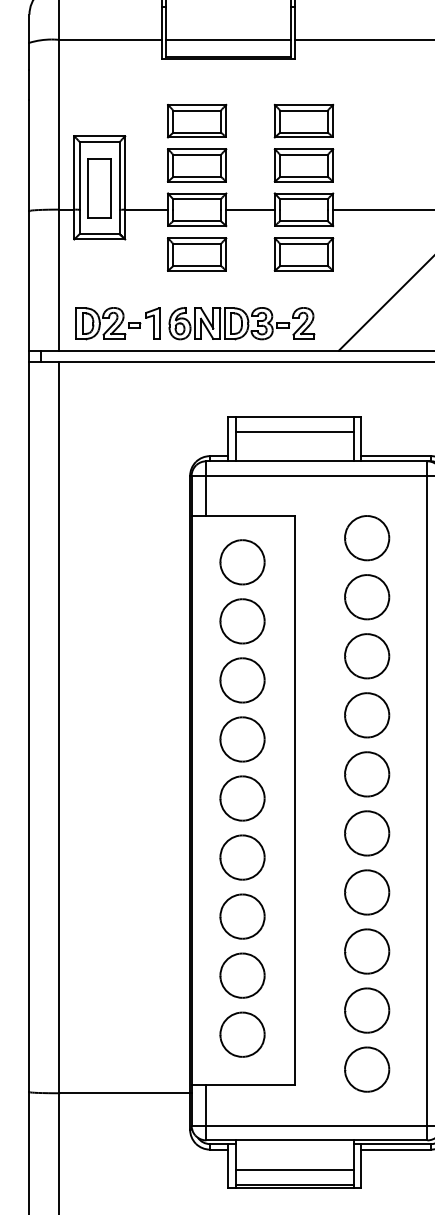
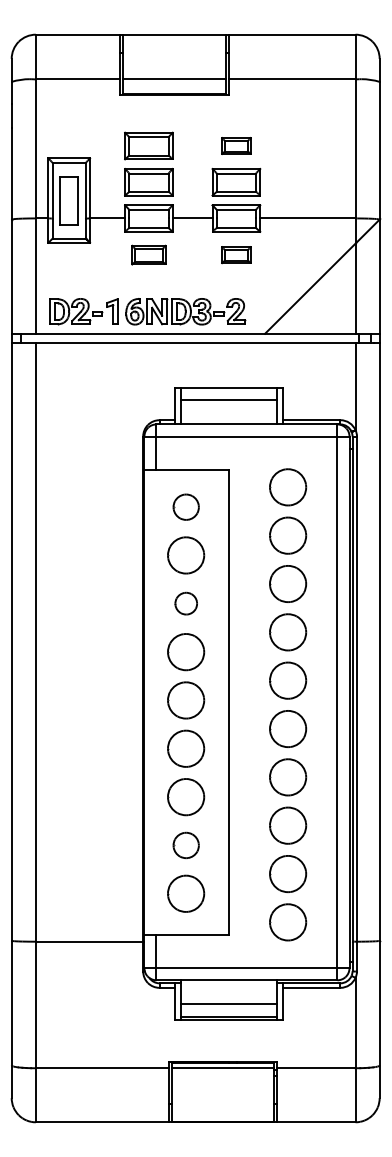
part: (304, 120) -> (236, 145), size x0.6
part: (196, 253) -> (148, 254), size x0.7
part: (304, 253) -> (236, 254), size x0.6
part: (243, 562) -> (186, 507), size x0.7
part: (243, 680) -> (186, 603), size x0.6
part: (243, 975) -> (186, 845), size x0.7

